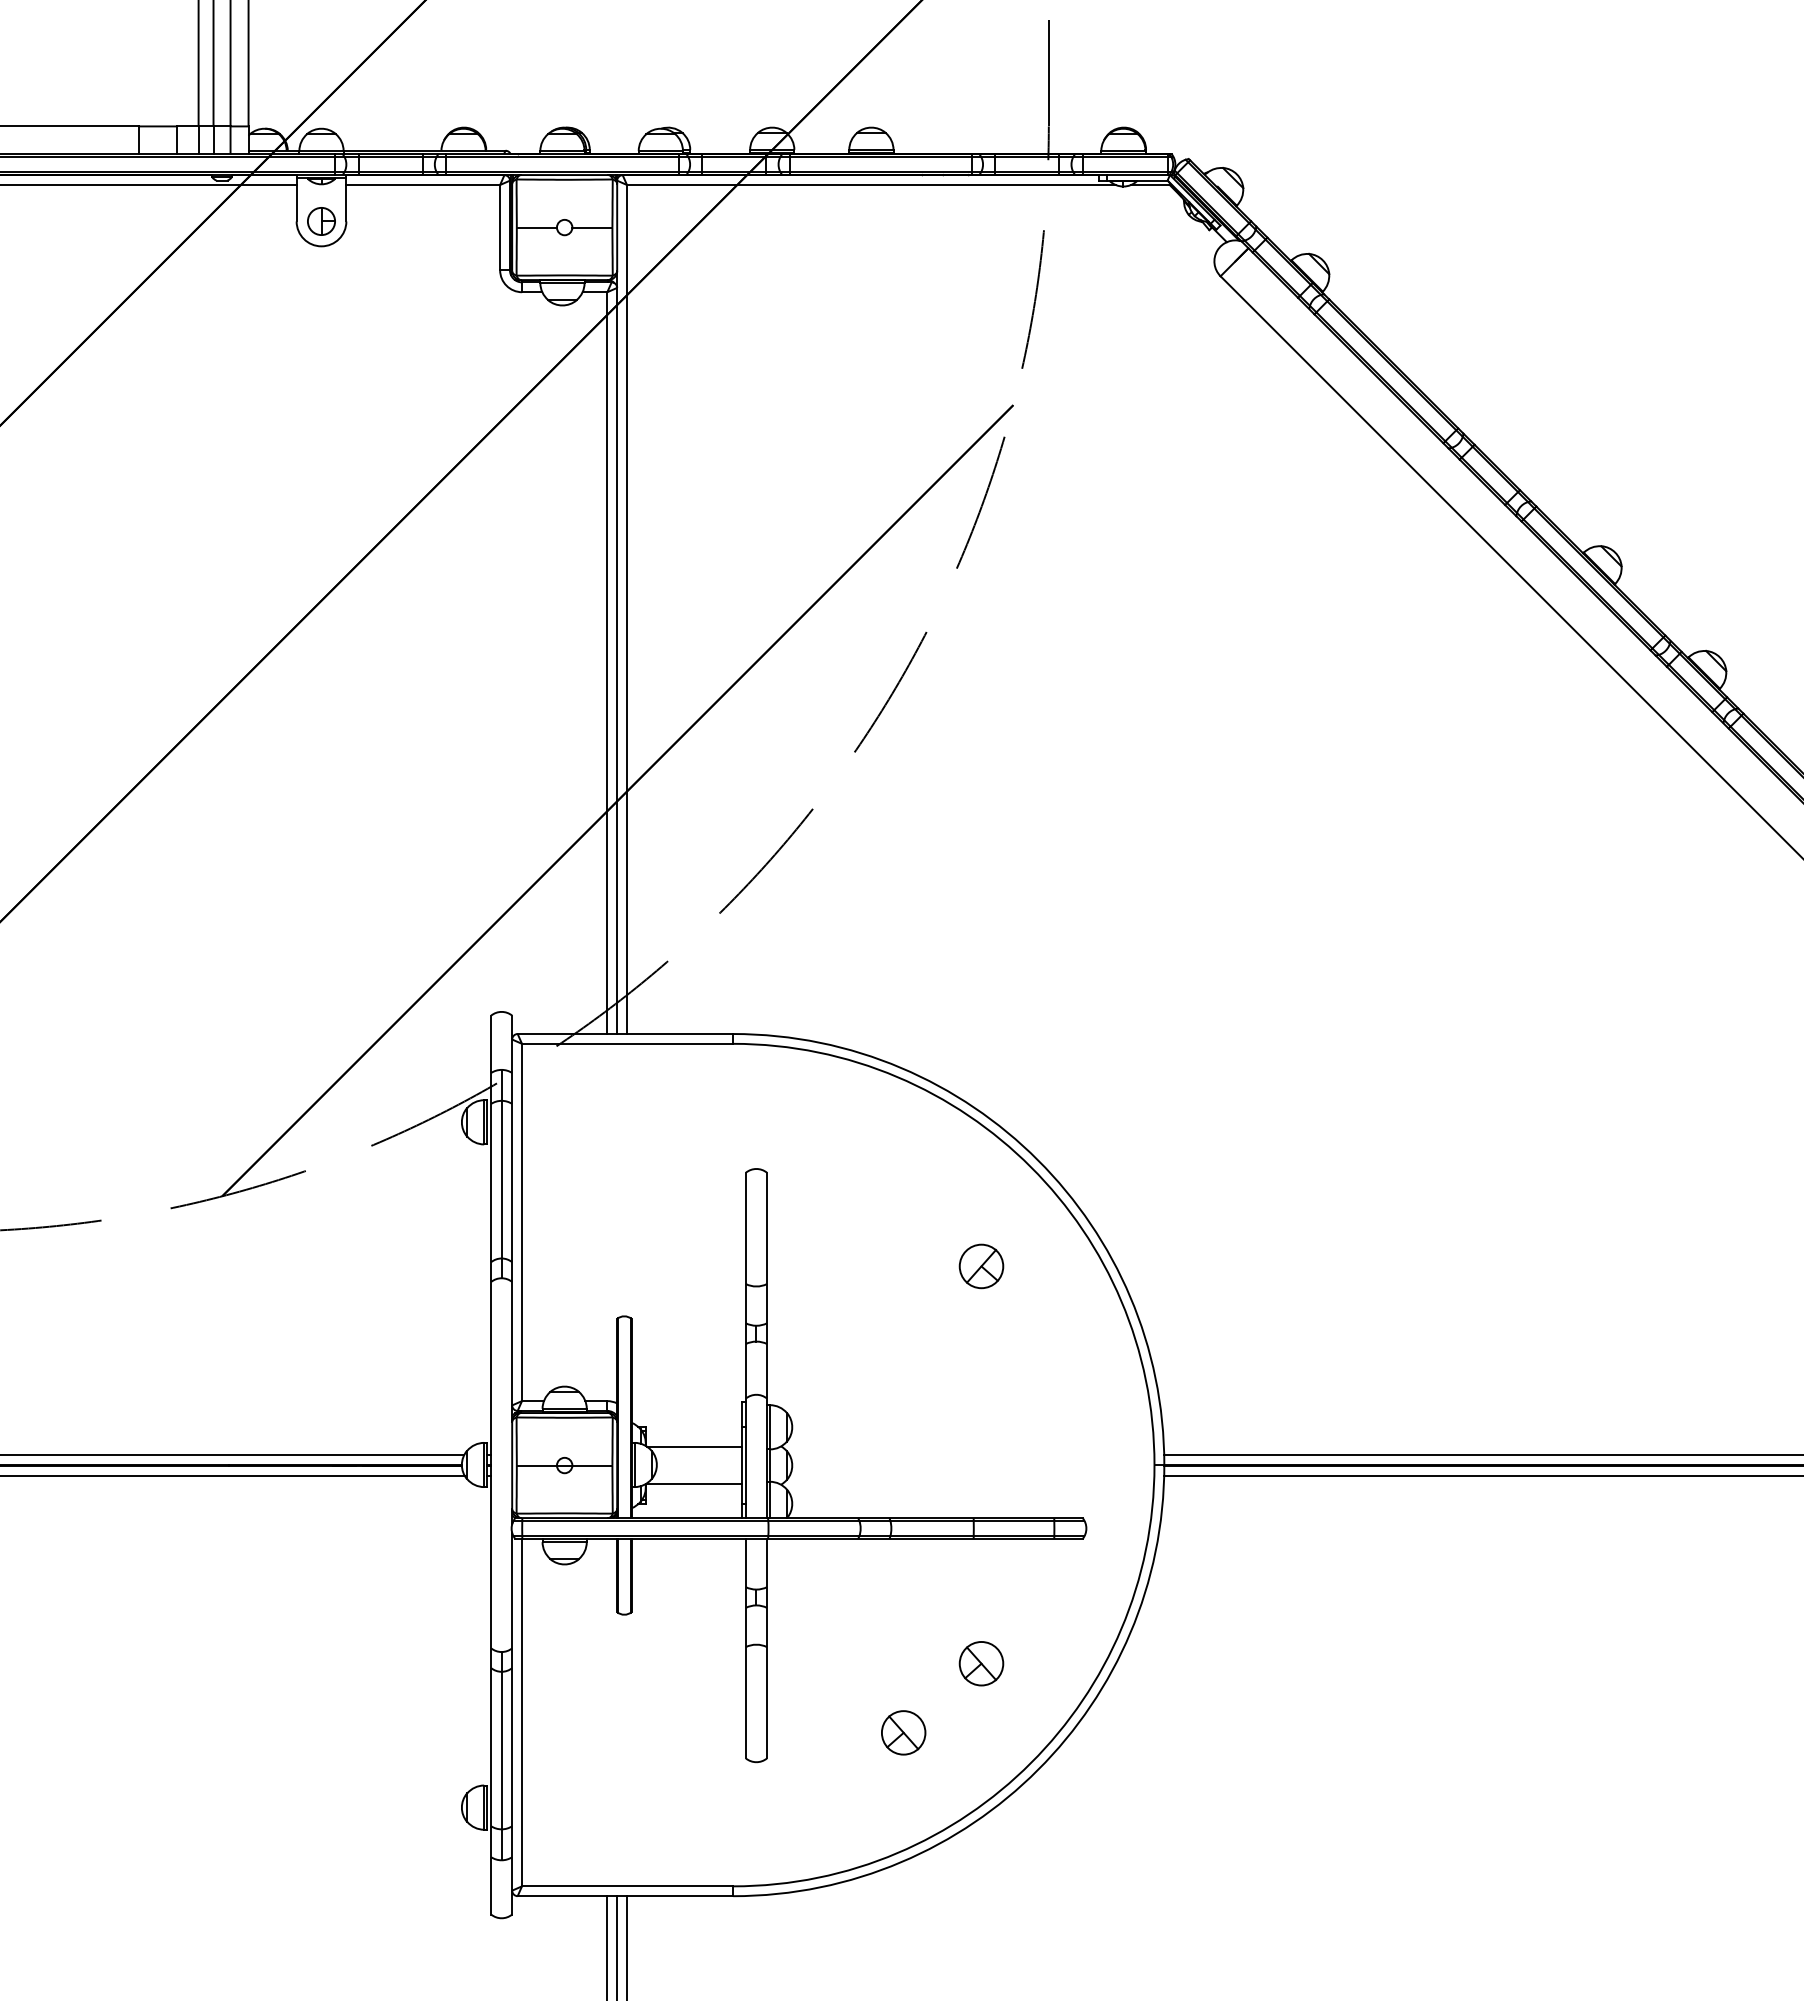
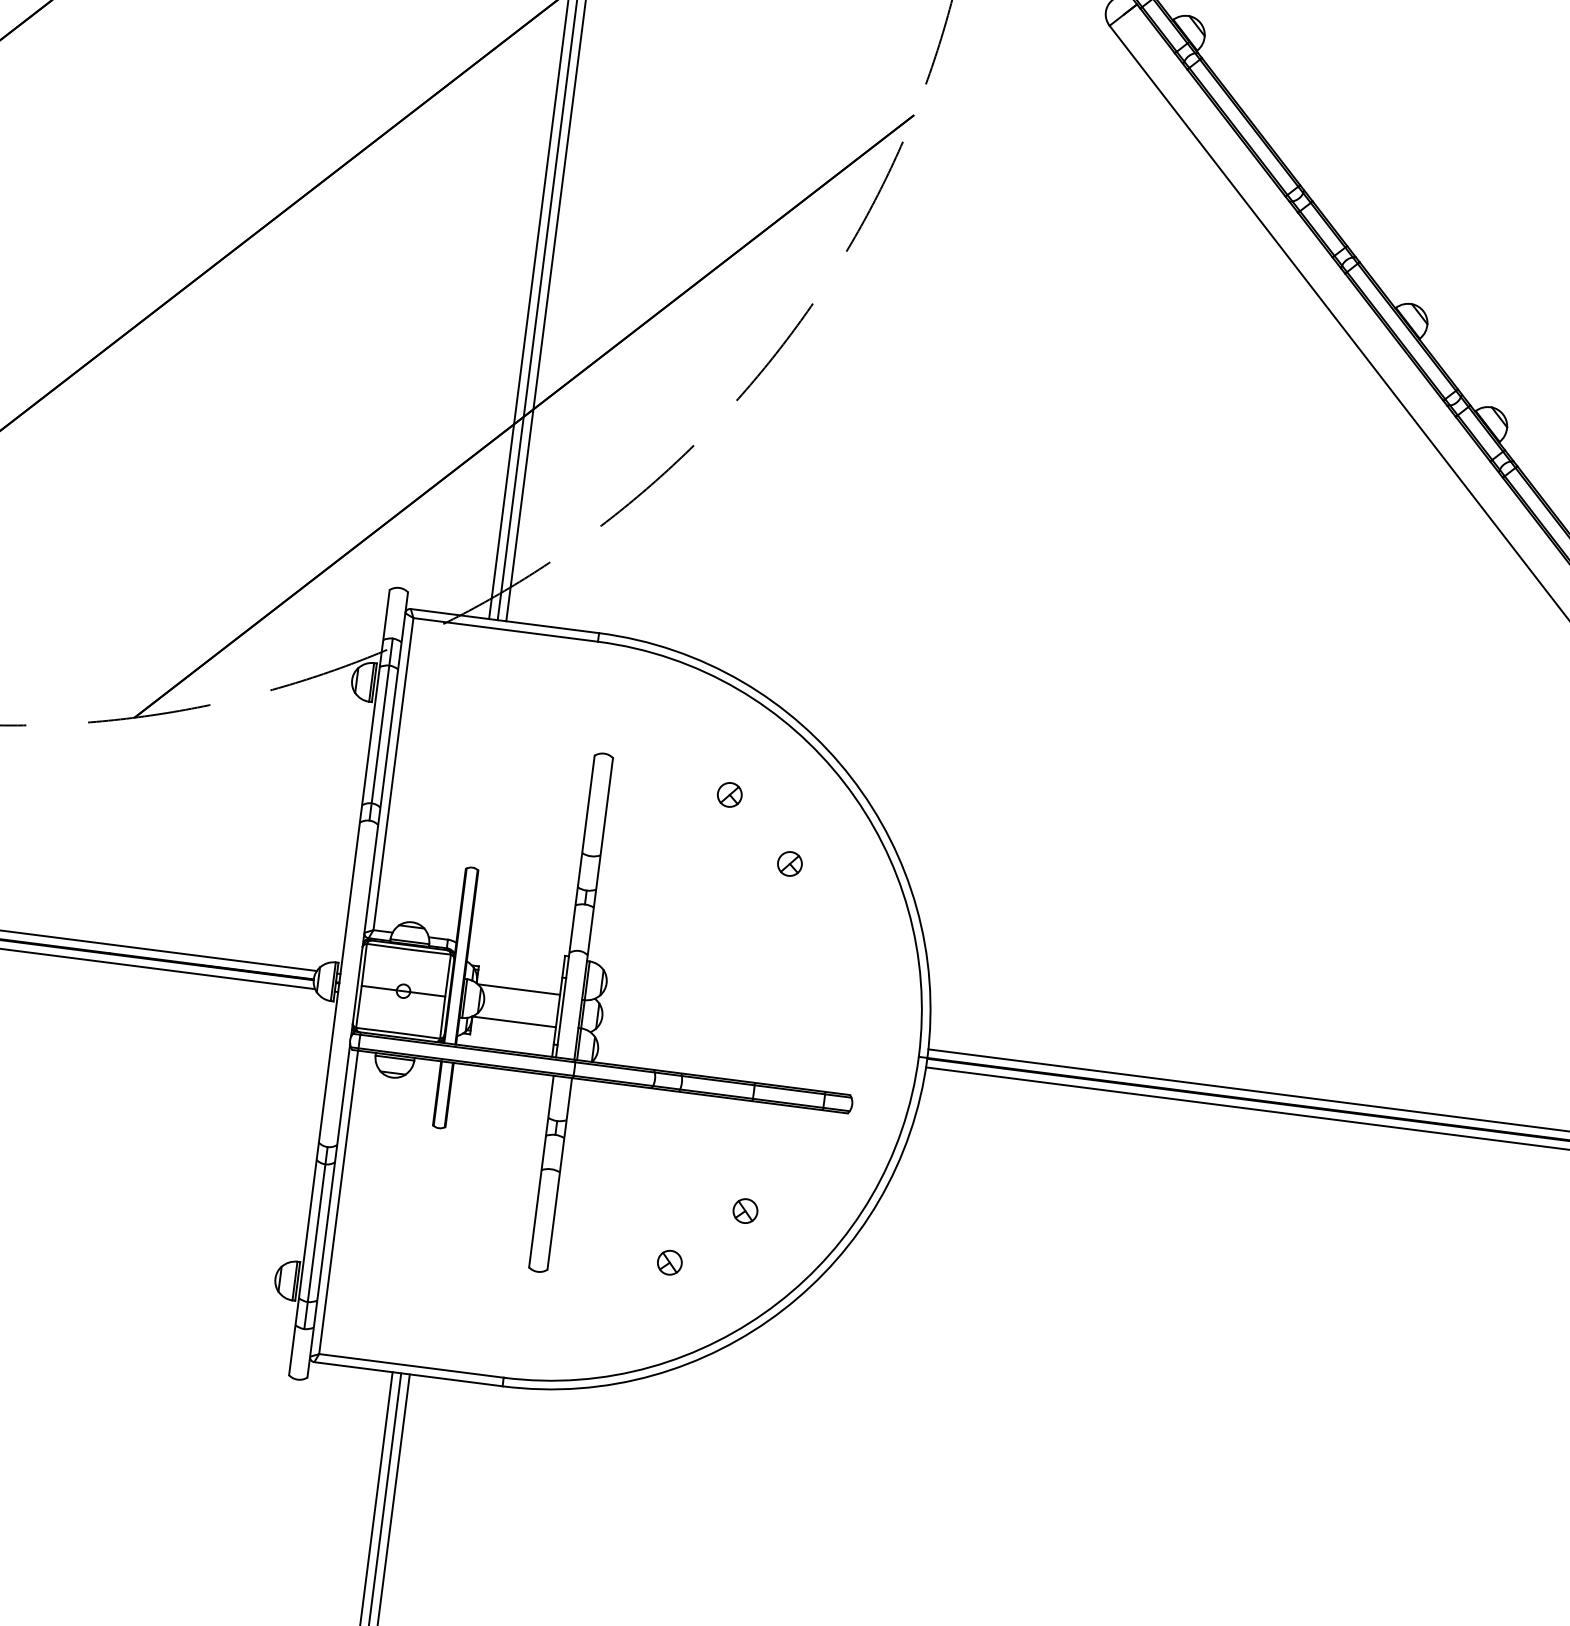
part: (903, 1196) -> (729, 794), added
part: (981, 1266) -> (789, 864), size x0.62
part: (981, 1663) -> (745, 1210), size x0.62
part: (903, 1732) -> (669, 1262), size x0.62

